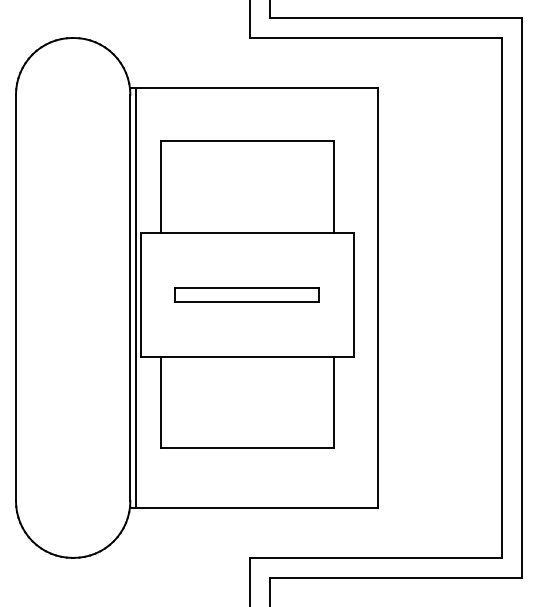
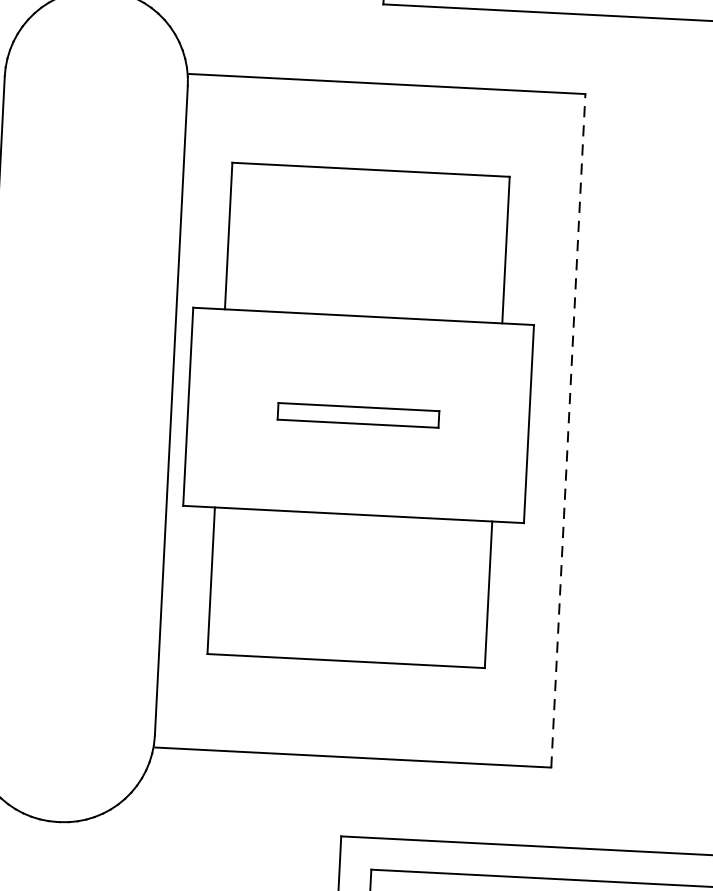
part: (246, 294) -> (357, 414), size x0.7
line: (135, 297) -> (179, 410), removed
line: (378, 297) -> (568, 430), solid -> dashed

